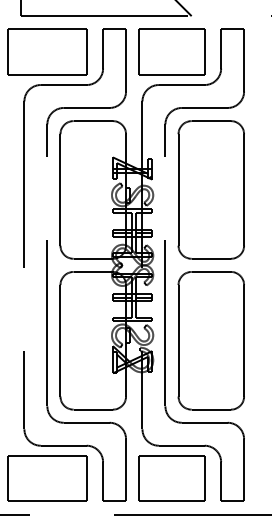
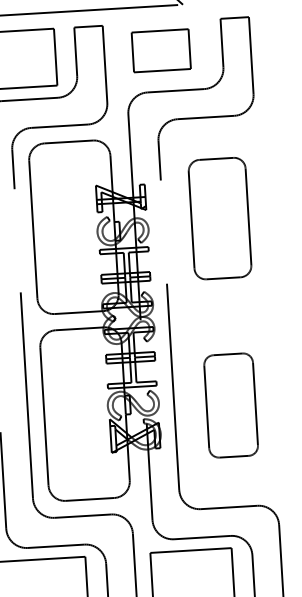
part: (171, 51) -> (160, 50), size x0.7
part: (210, 189) -> (219, 218), size x0.7
part: (210, 340) -> (230, 405), size x0.6

